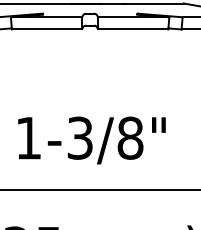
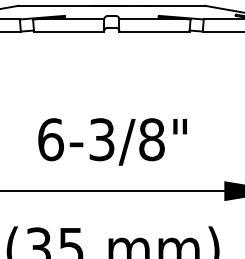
text: (28, 138) -> (50, 139), 1-3/8" -> 6-3/8"

